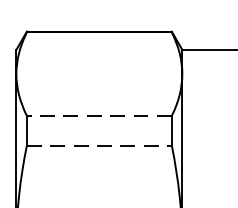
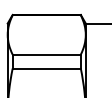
line: (98, 115) -> (46, 54), dashed -> solid
line: (100, 145) -> (47, 68), dashed -> solid

